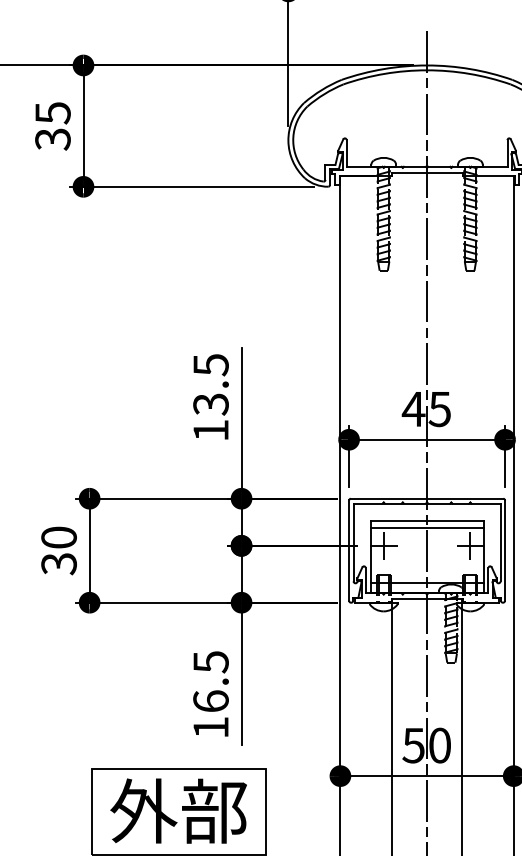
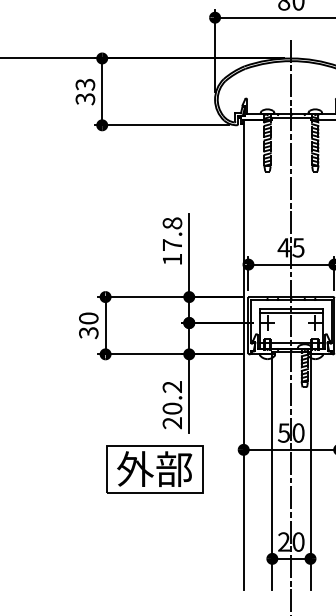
text: (51, 112) -> (84, 84), 35 -> 33
text: (211, 385) -> (172, 234), 13.5 -> 17.8
text: (211, 695) -> (172, 405), 16.5 -> 20.2

